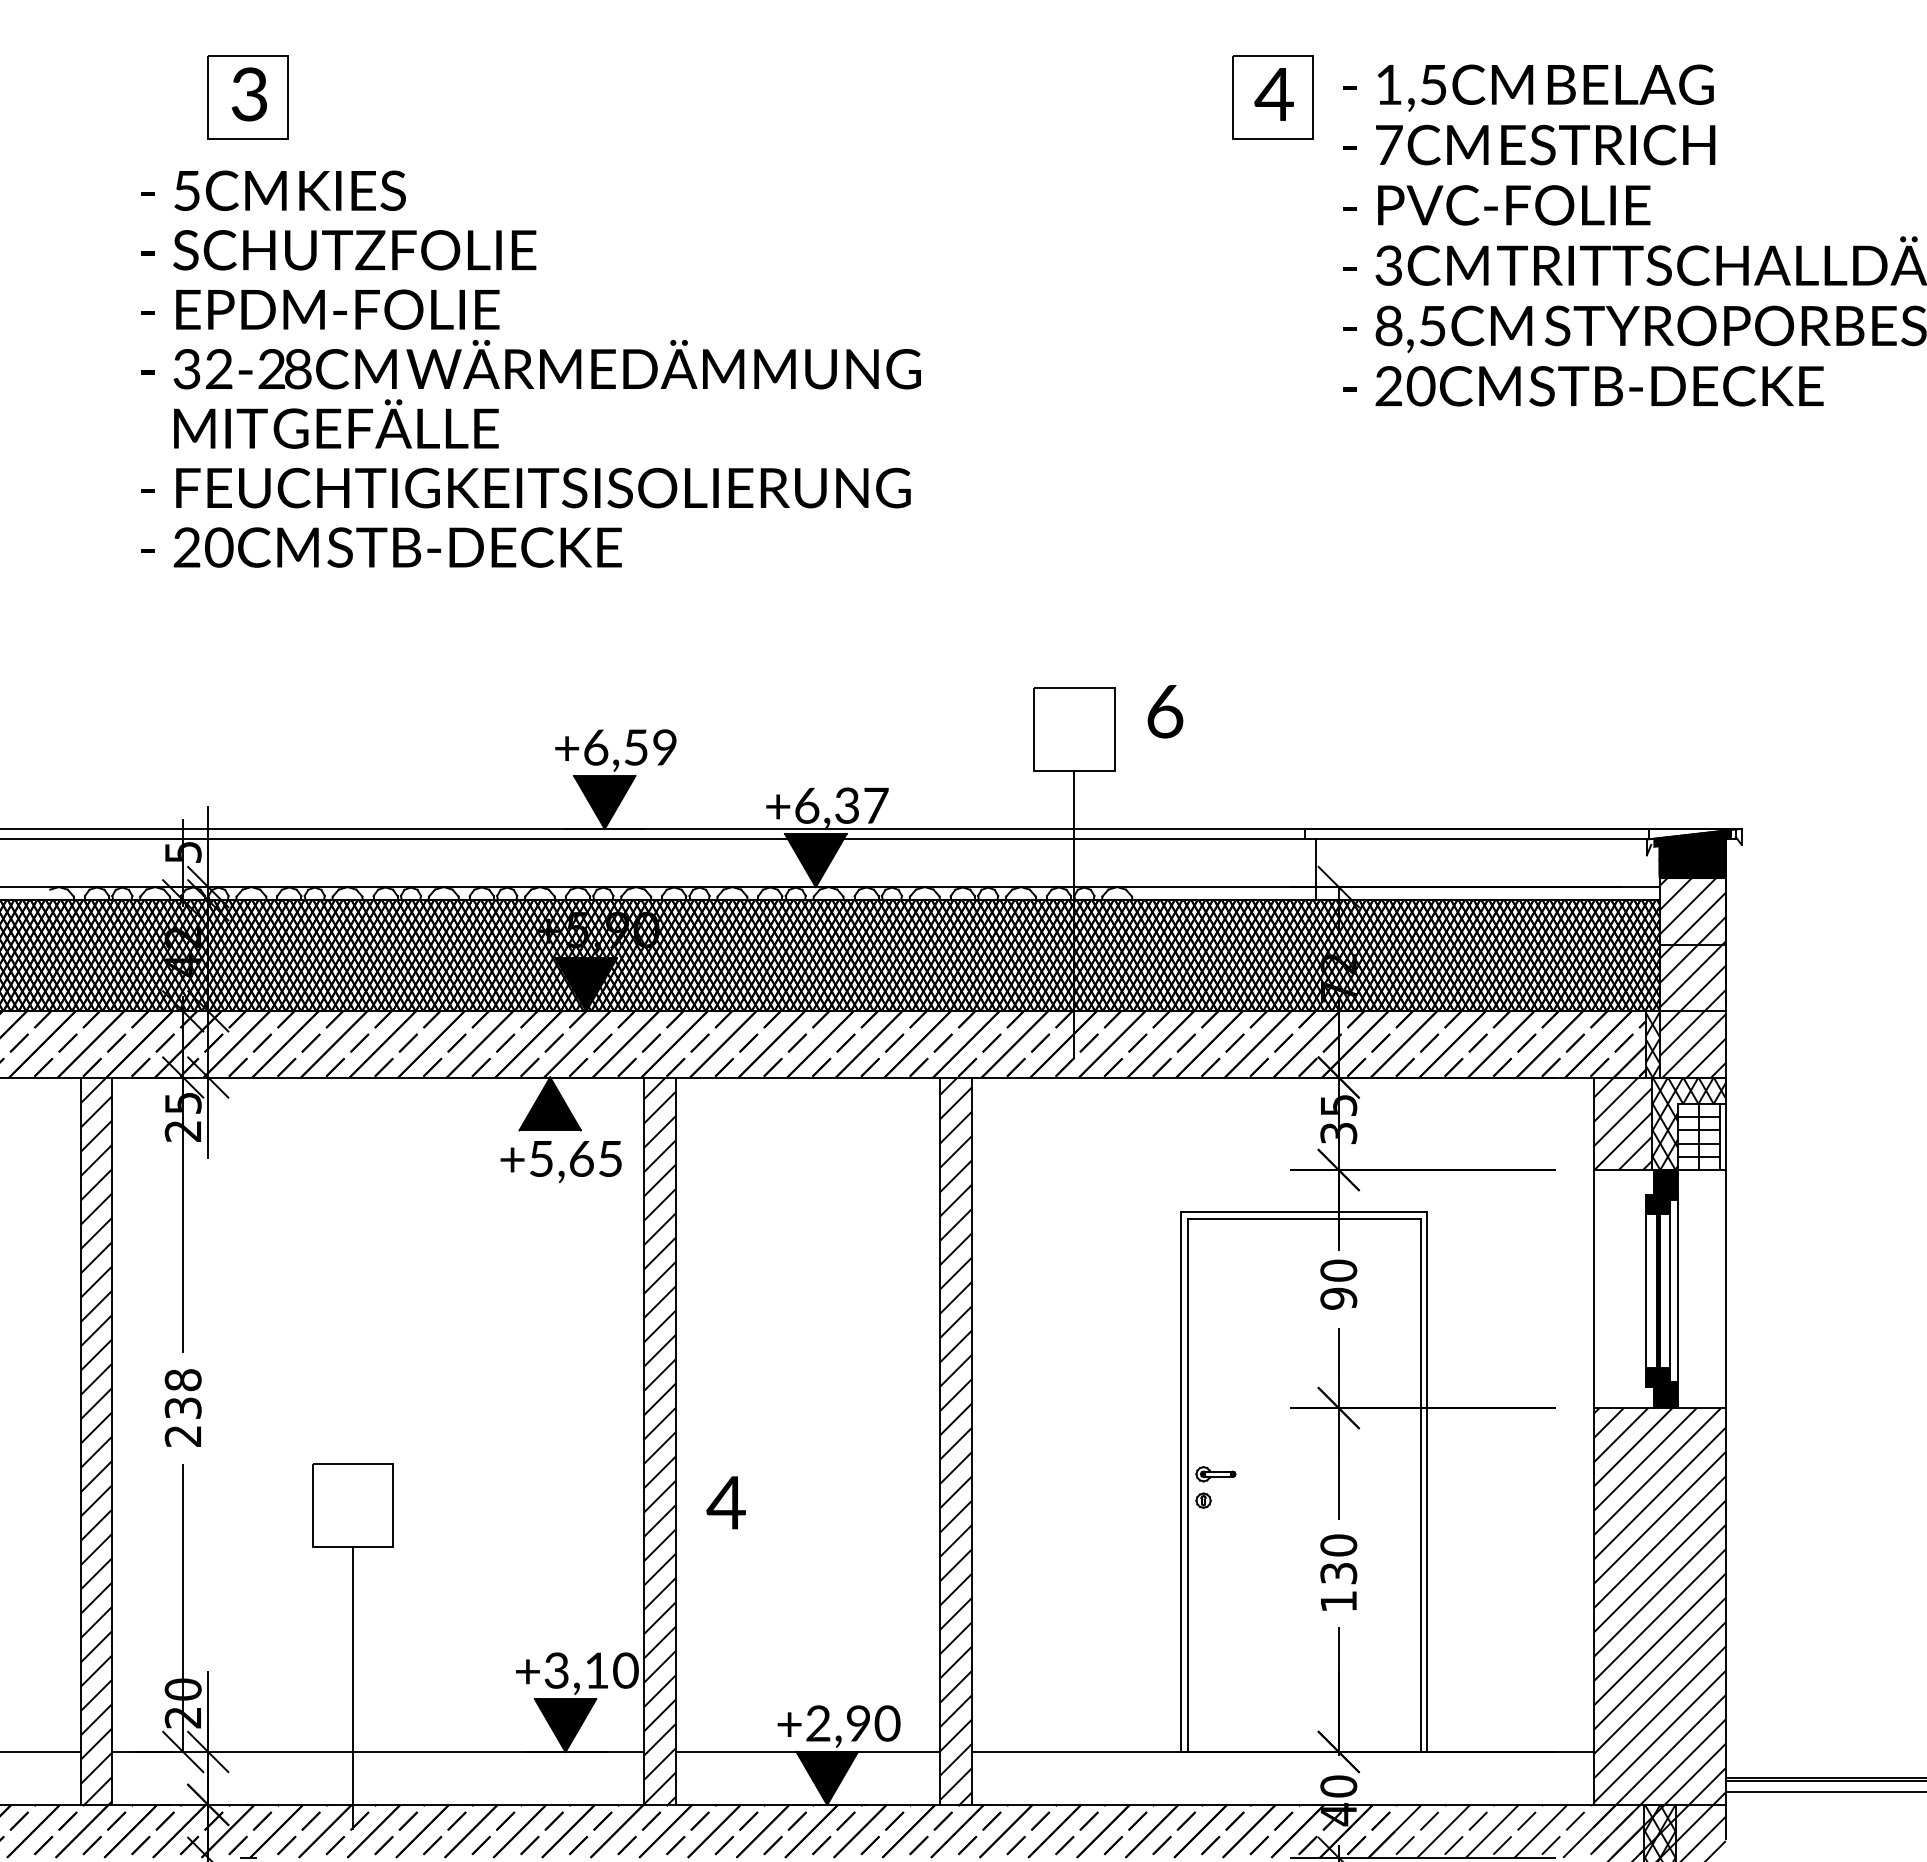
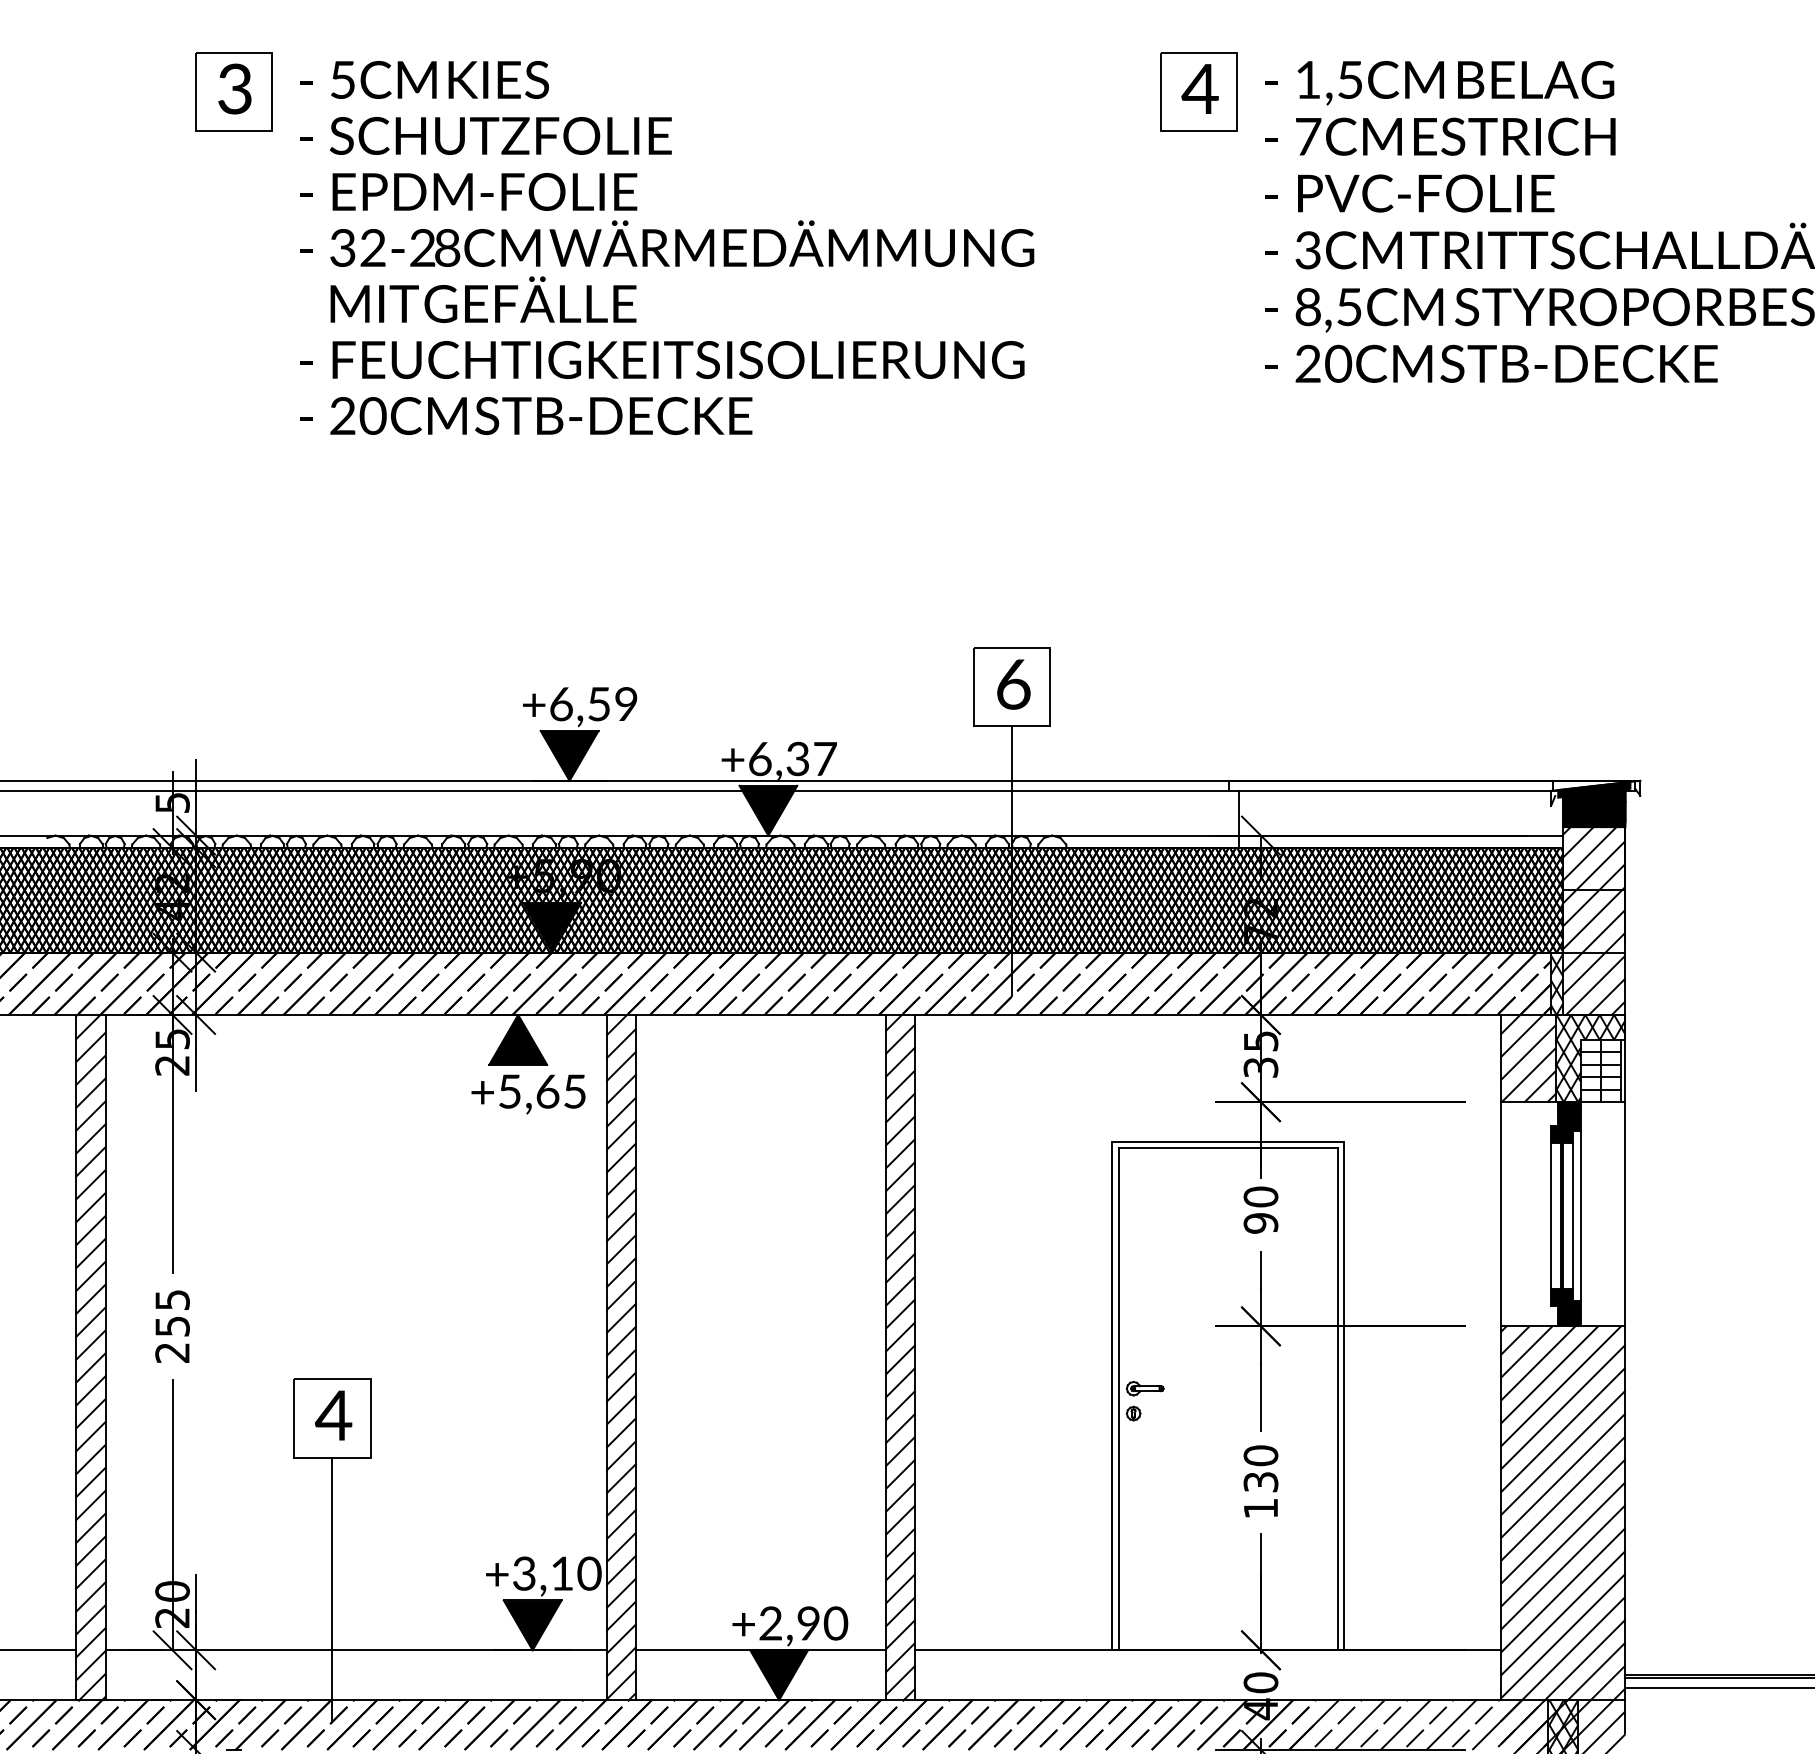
text: (530, 368) -> (666, 247), moved
text: (1165, 711) -> (1013, 684), moved
text: (182, 1393) -> (171, 1312), 238 -> 255
text: (725, 1502) -> (332, 1415), moved

